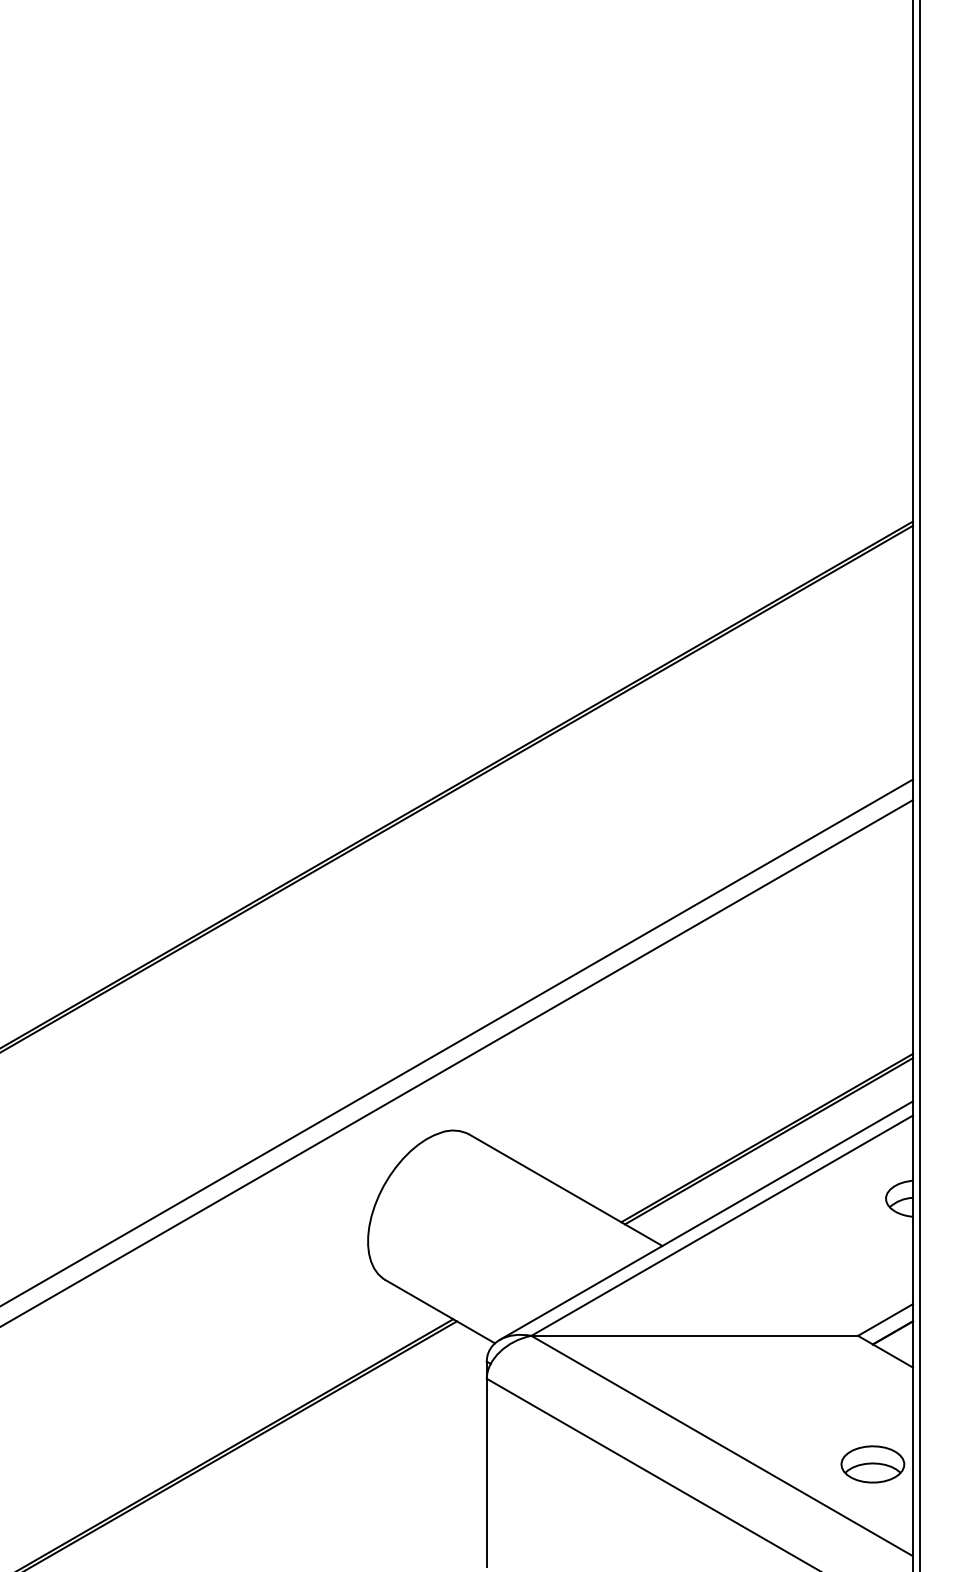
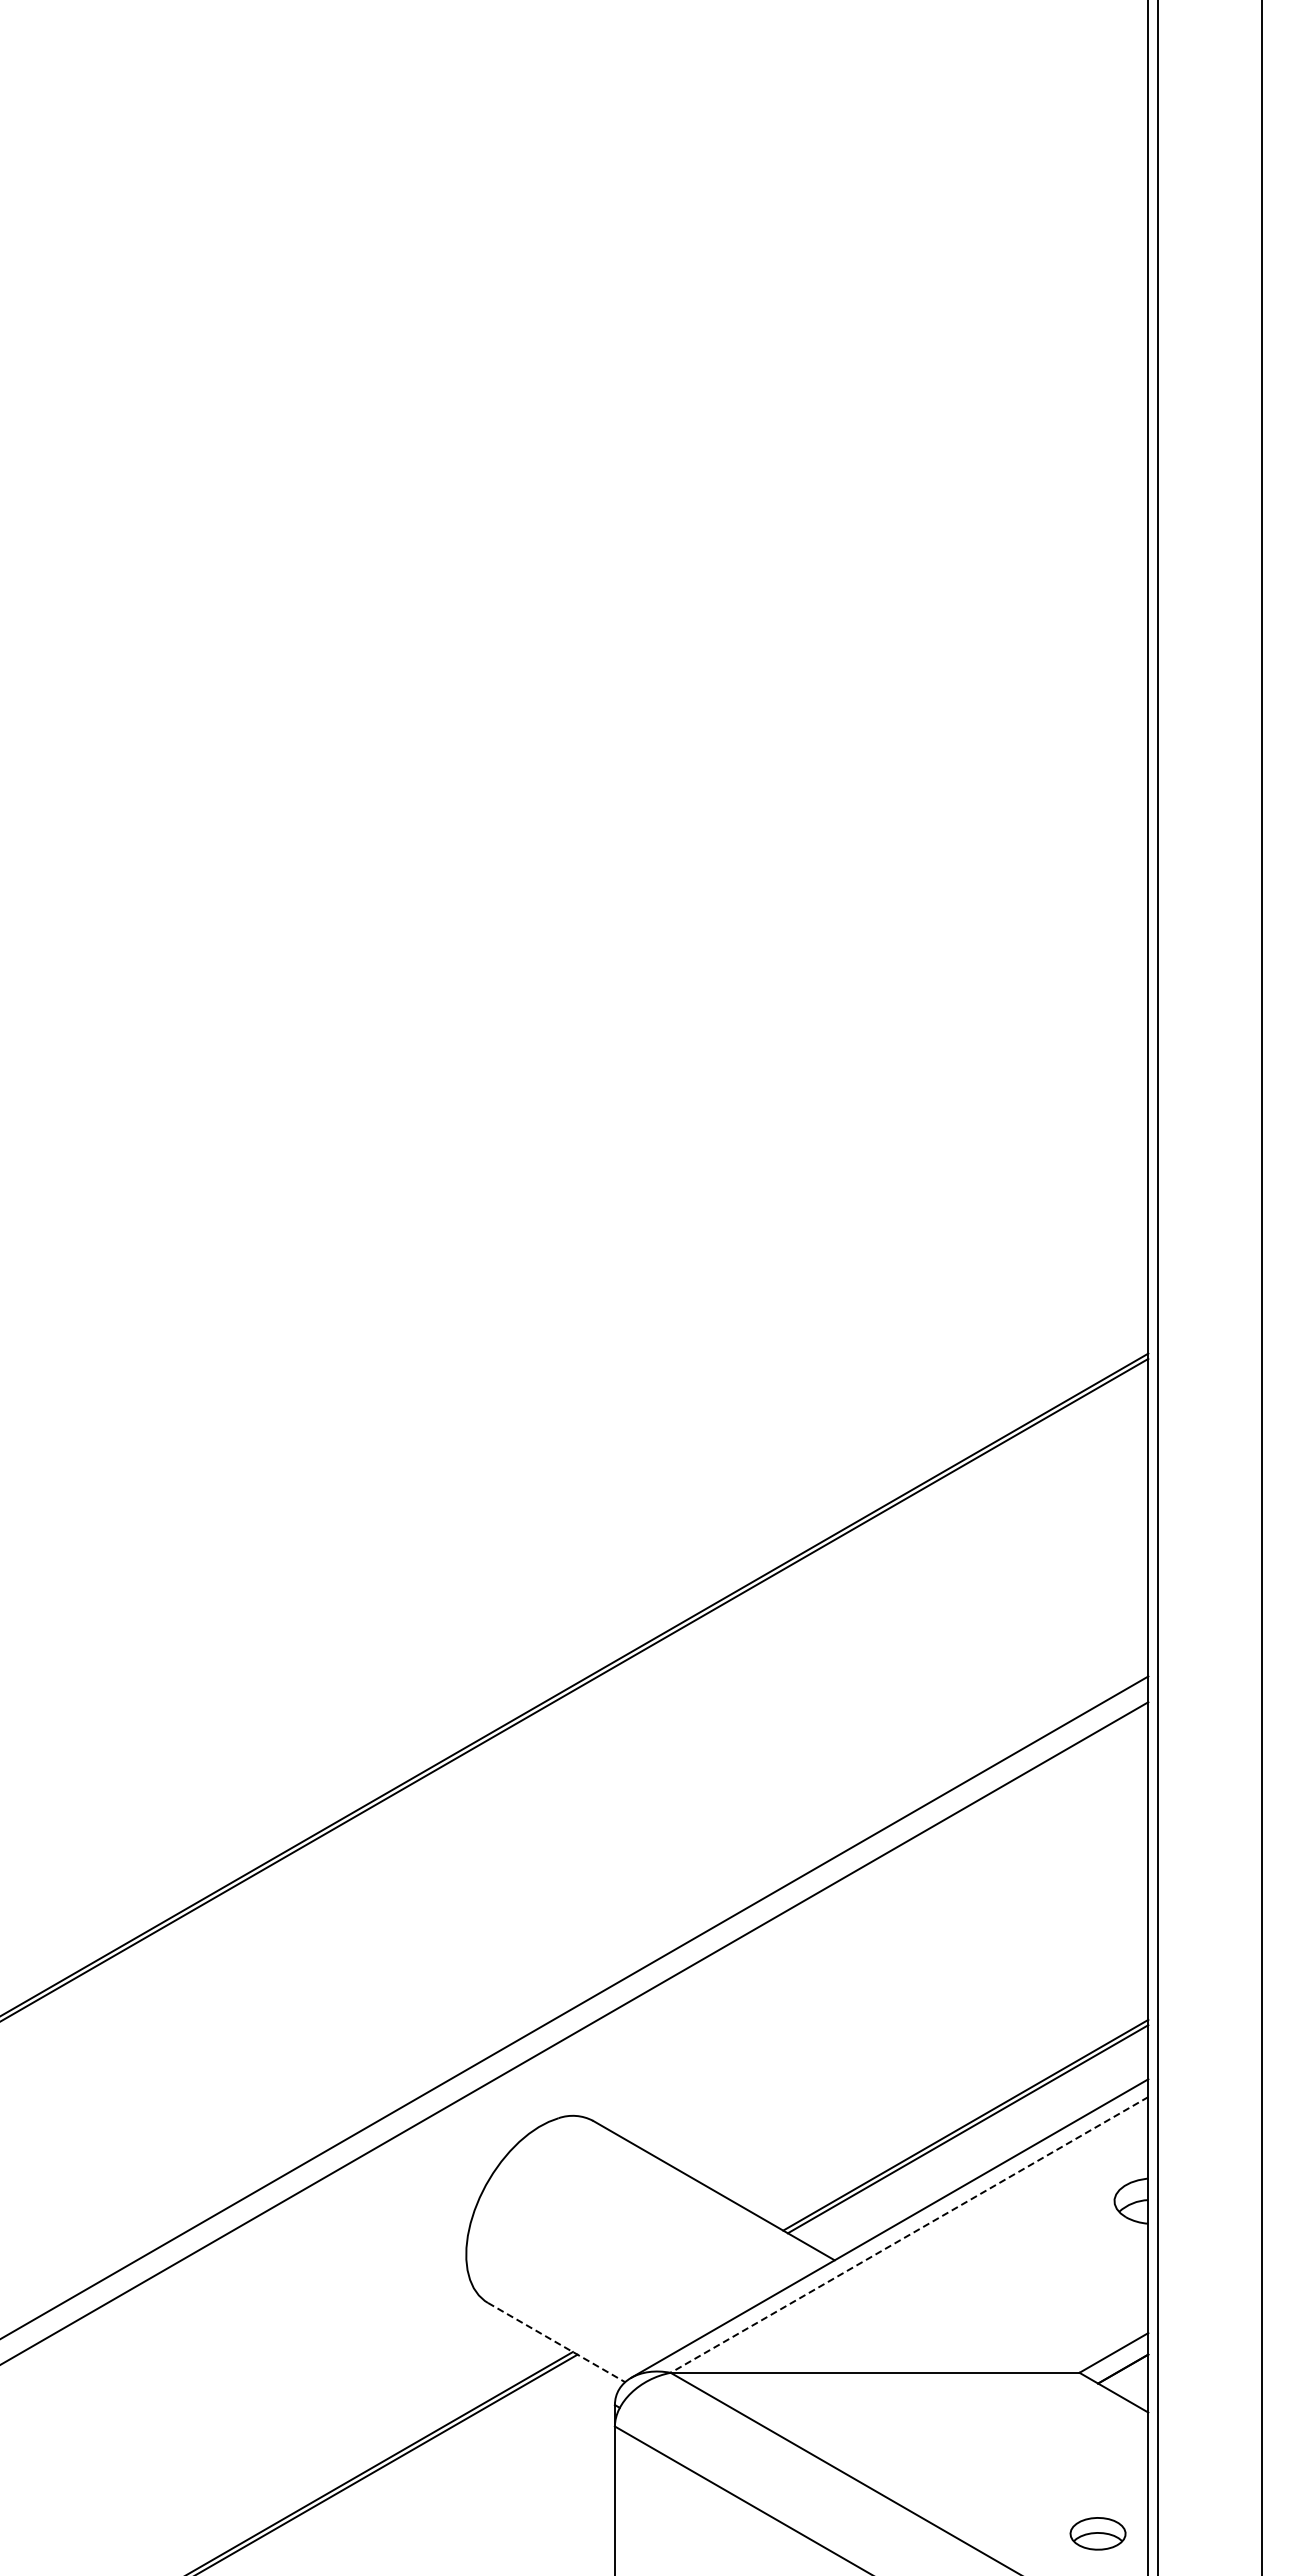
line: (722, 1225) -> (909, 2234), solid -> dashed
line: (440, 1311) -> (557, 2342), solid -> dashed
part: (872, 1464) -> (1097, 2533), size x0.7

